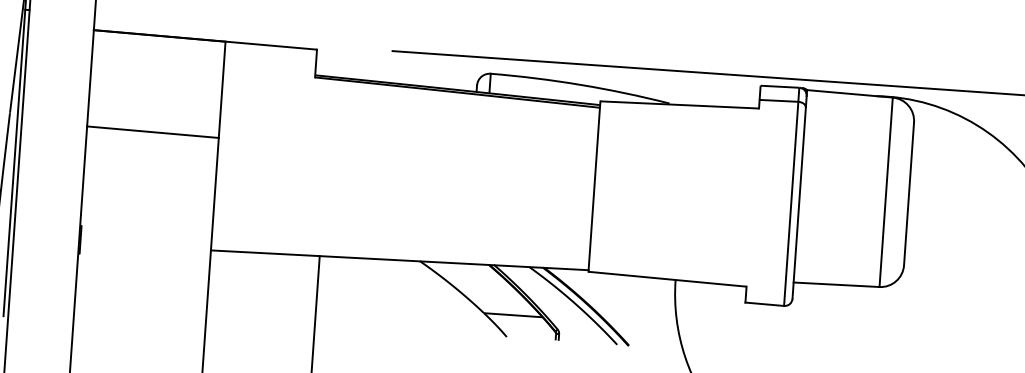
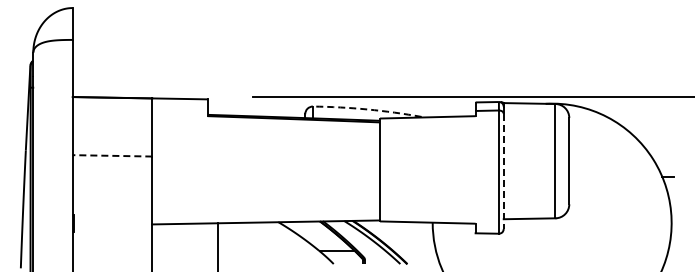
arc: (580, 84) -> (367, 109), solid -> dashed
line: (152, 131) -> (112, 155), solid -> dashed
line: (798, 203) -> (503, 171), solid -> dashed

